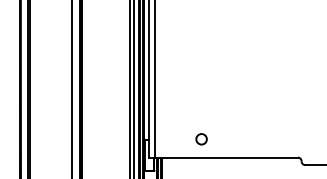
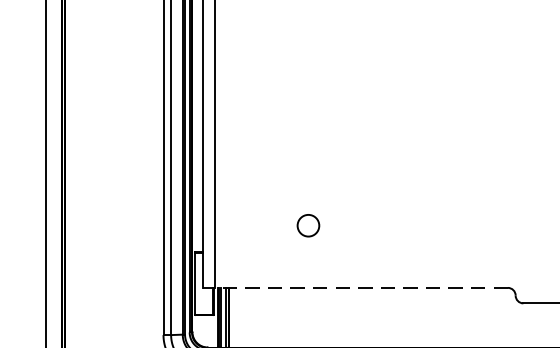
circle: (201, 139) -> (308, 226), moved
line: (223, 157) -> (355, 287), solid -> dashed

